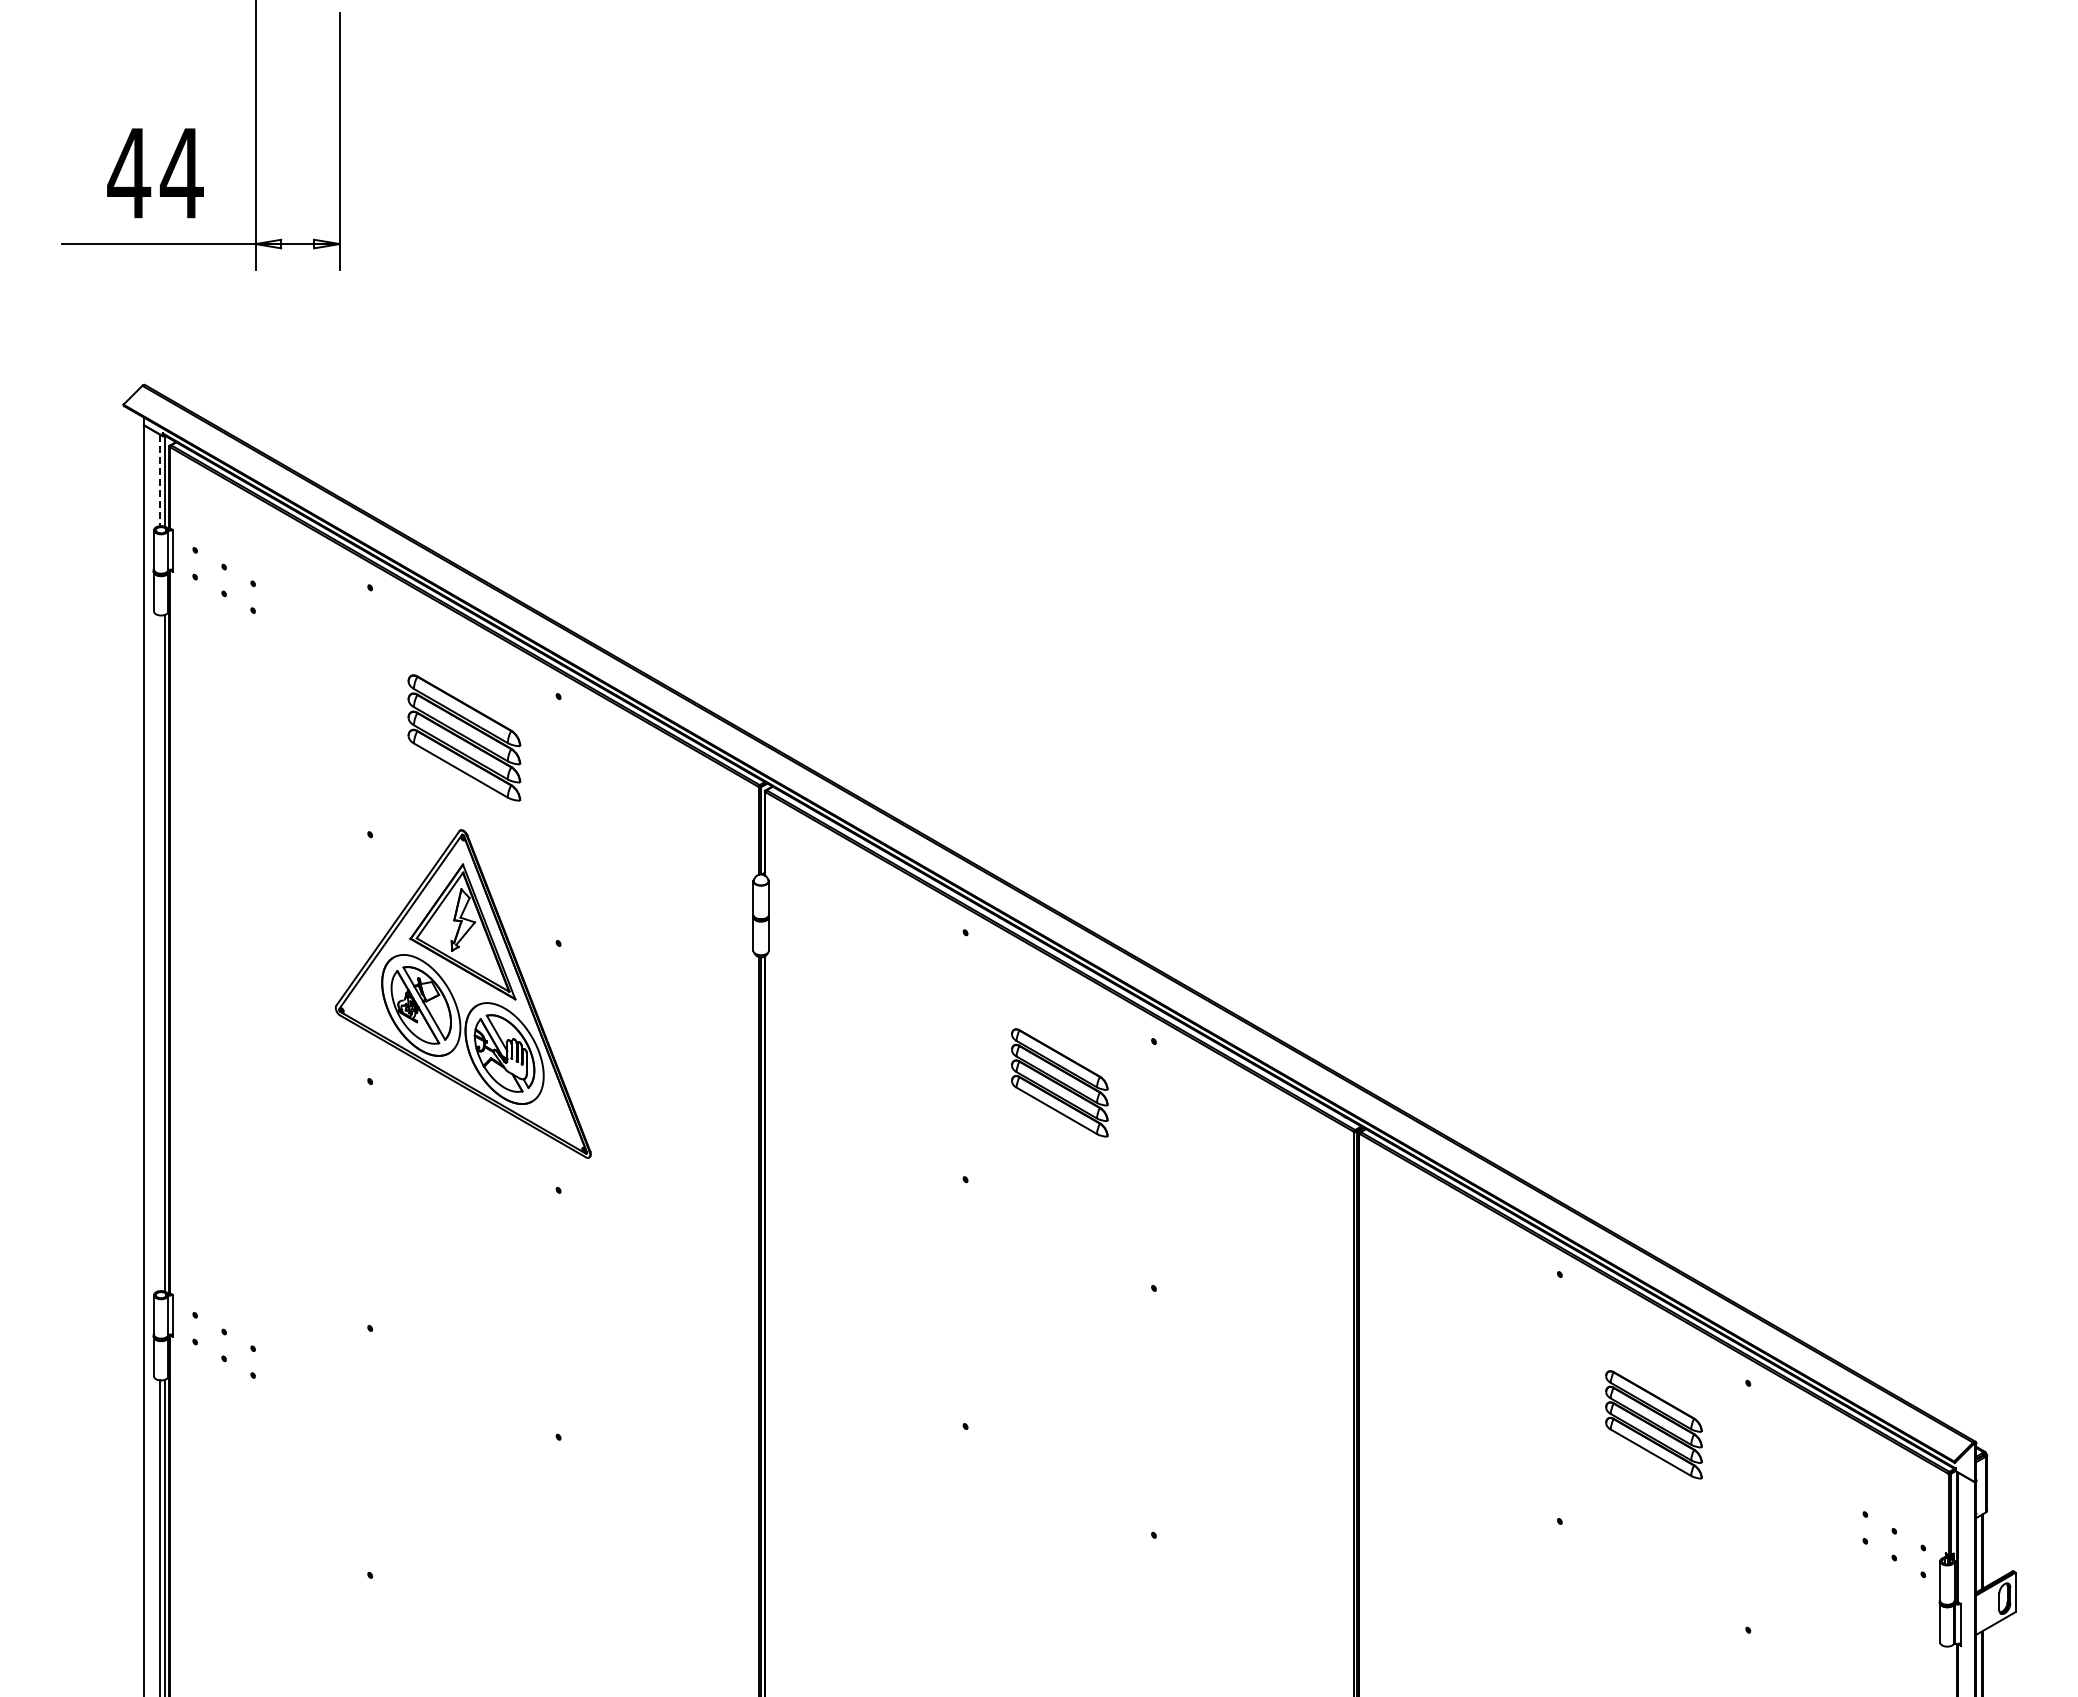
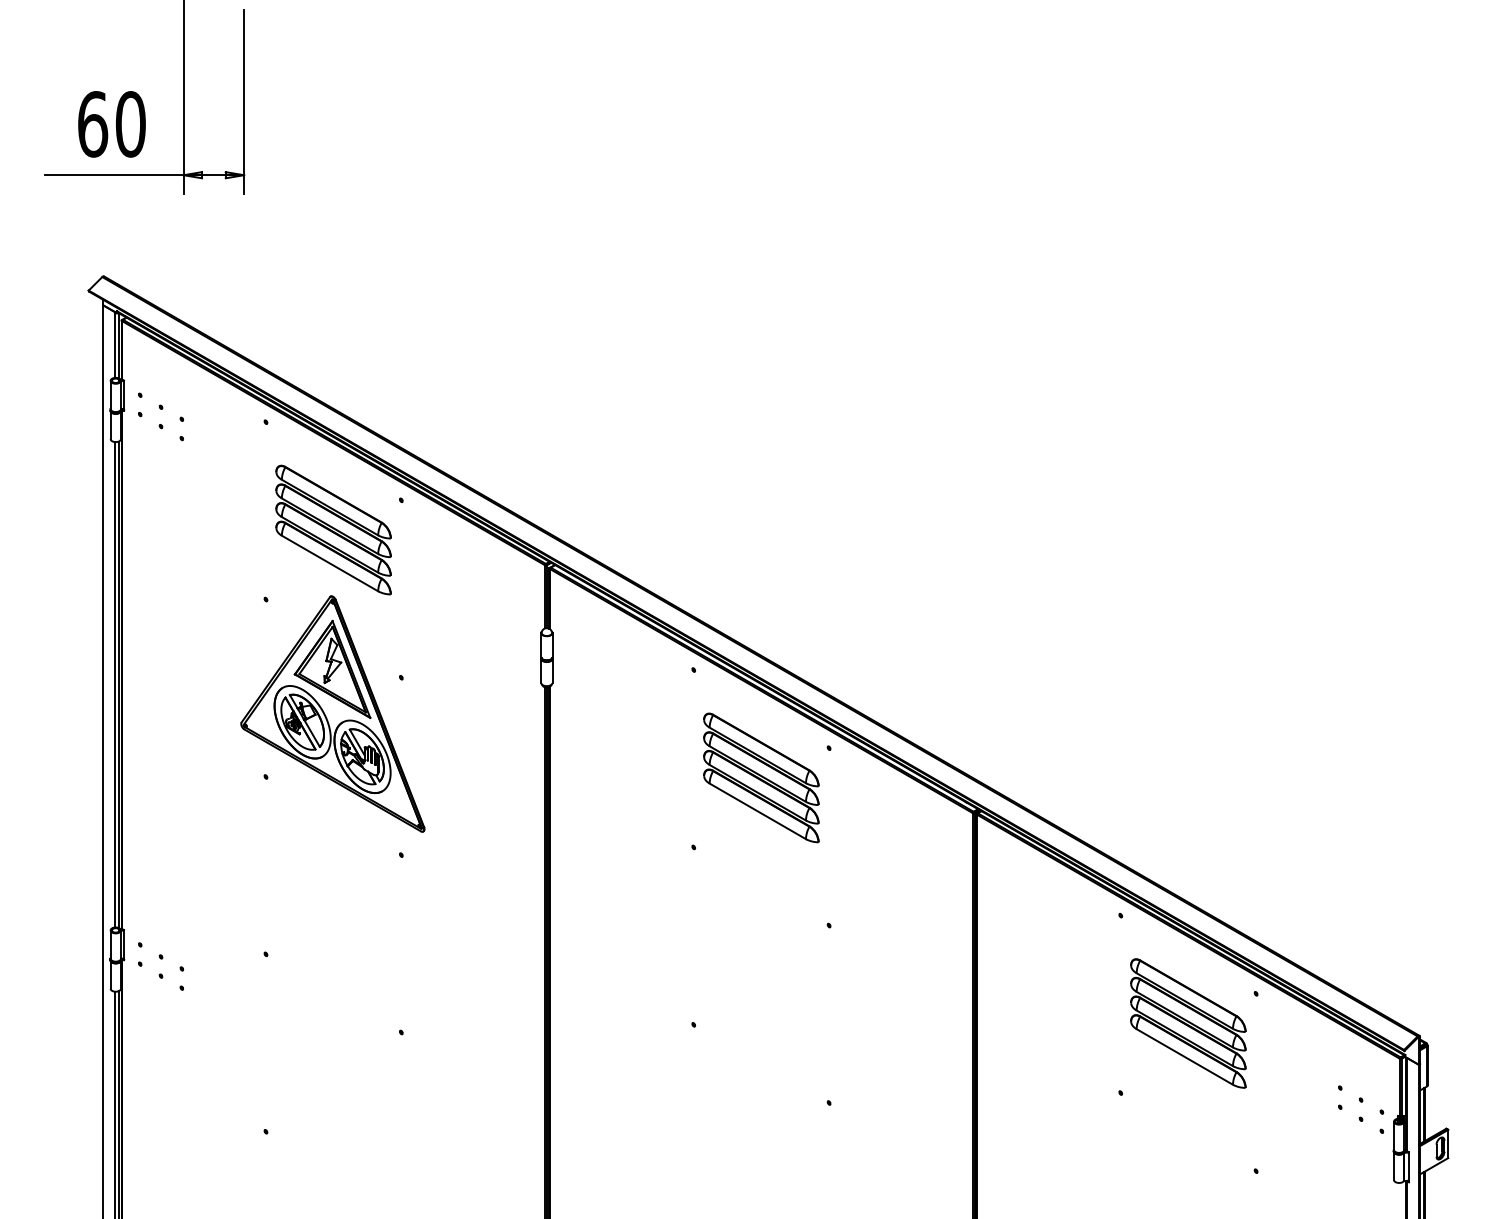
text: (155, 172) -> (111, 123), 44 -> 60
line: (160, 480) -> (115, 345), dashed -> solid
part: (464, 737) -> (333, 529), size x1.43
line: (160, 953) -> (115, 684), added
part: (1059, 1082) -> (761, 777), size x1.67
part: (1653, 1424) -> (1188, 1023), size x1.67

